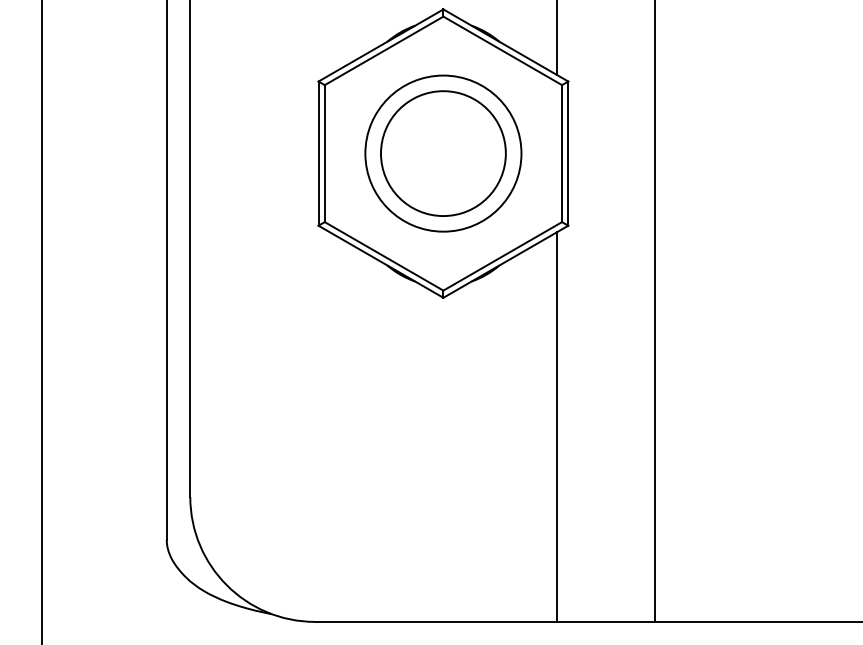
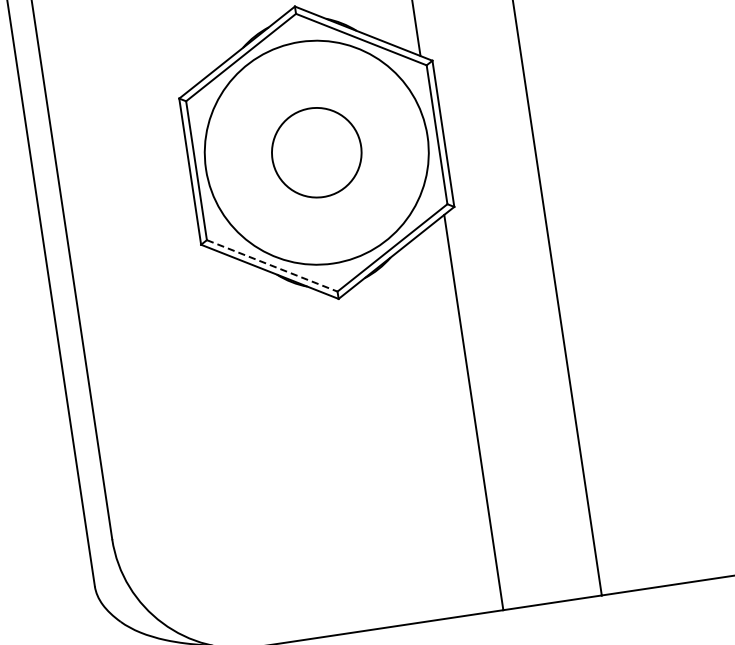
circle: (442, 153) -> (315, 152), size x0.7
circle: (443, 153) -> (316, 152), size x1.4
line: (384, 256) -> (272, 265), solid -> dashed

